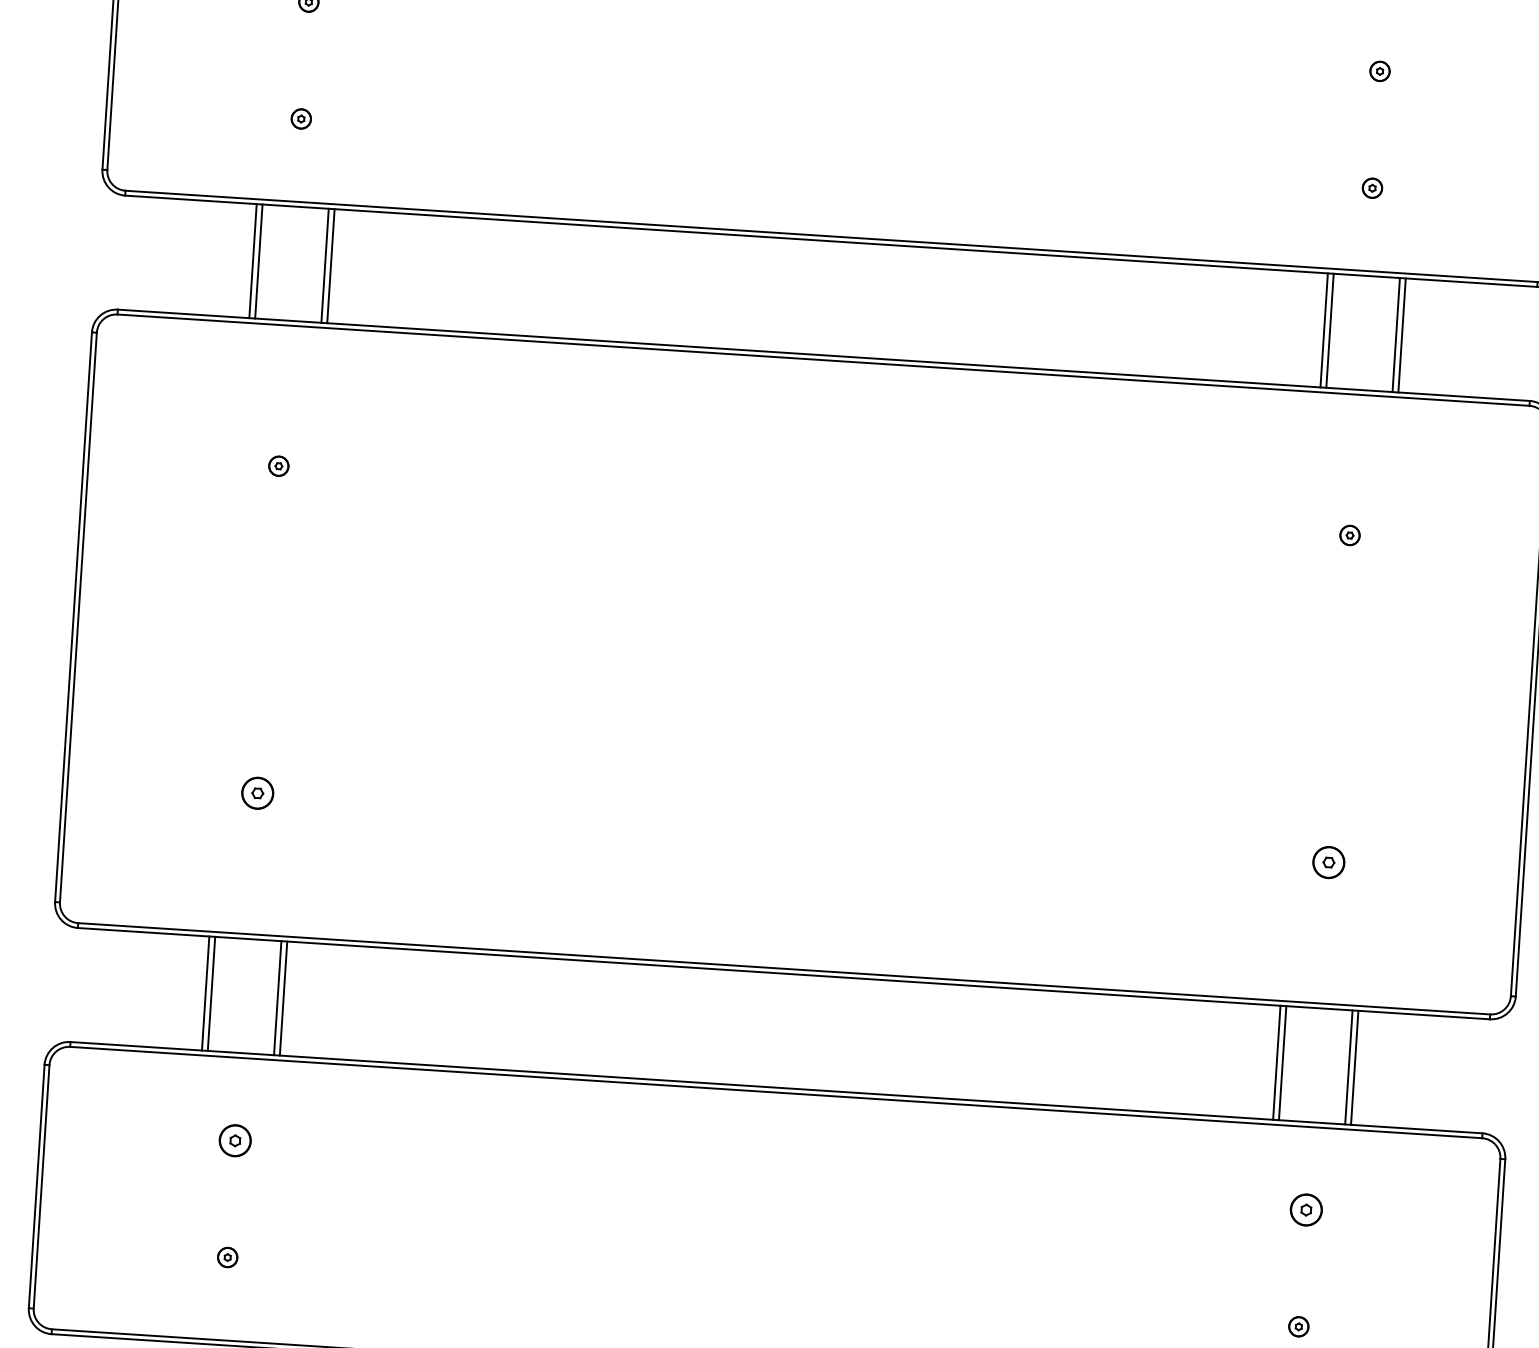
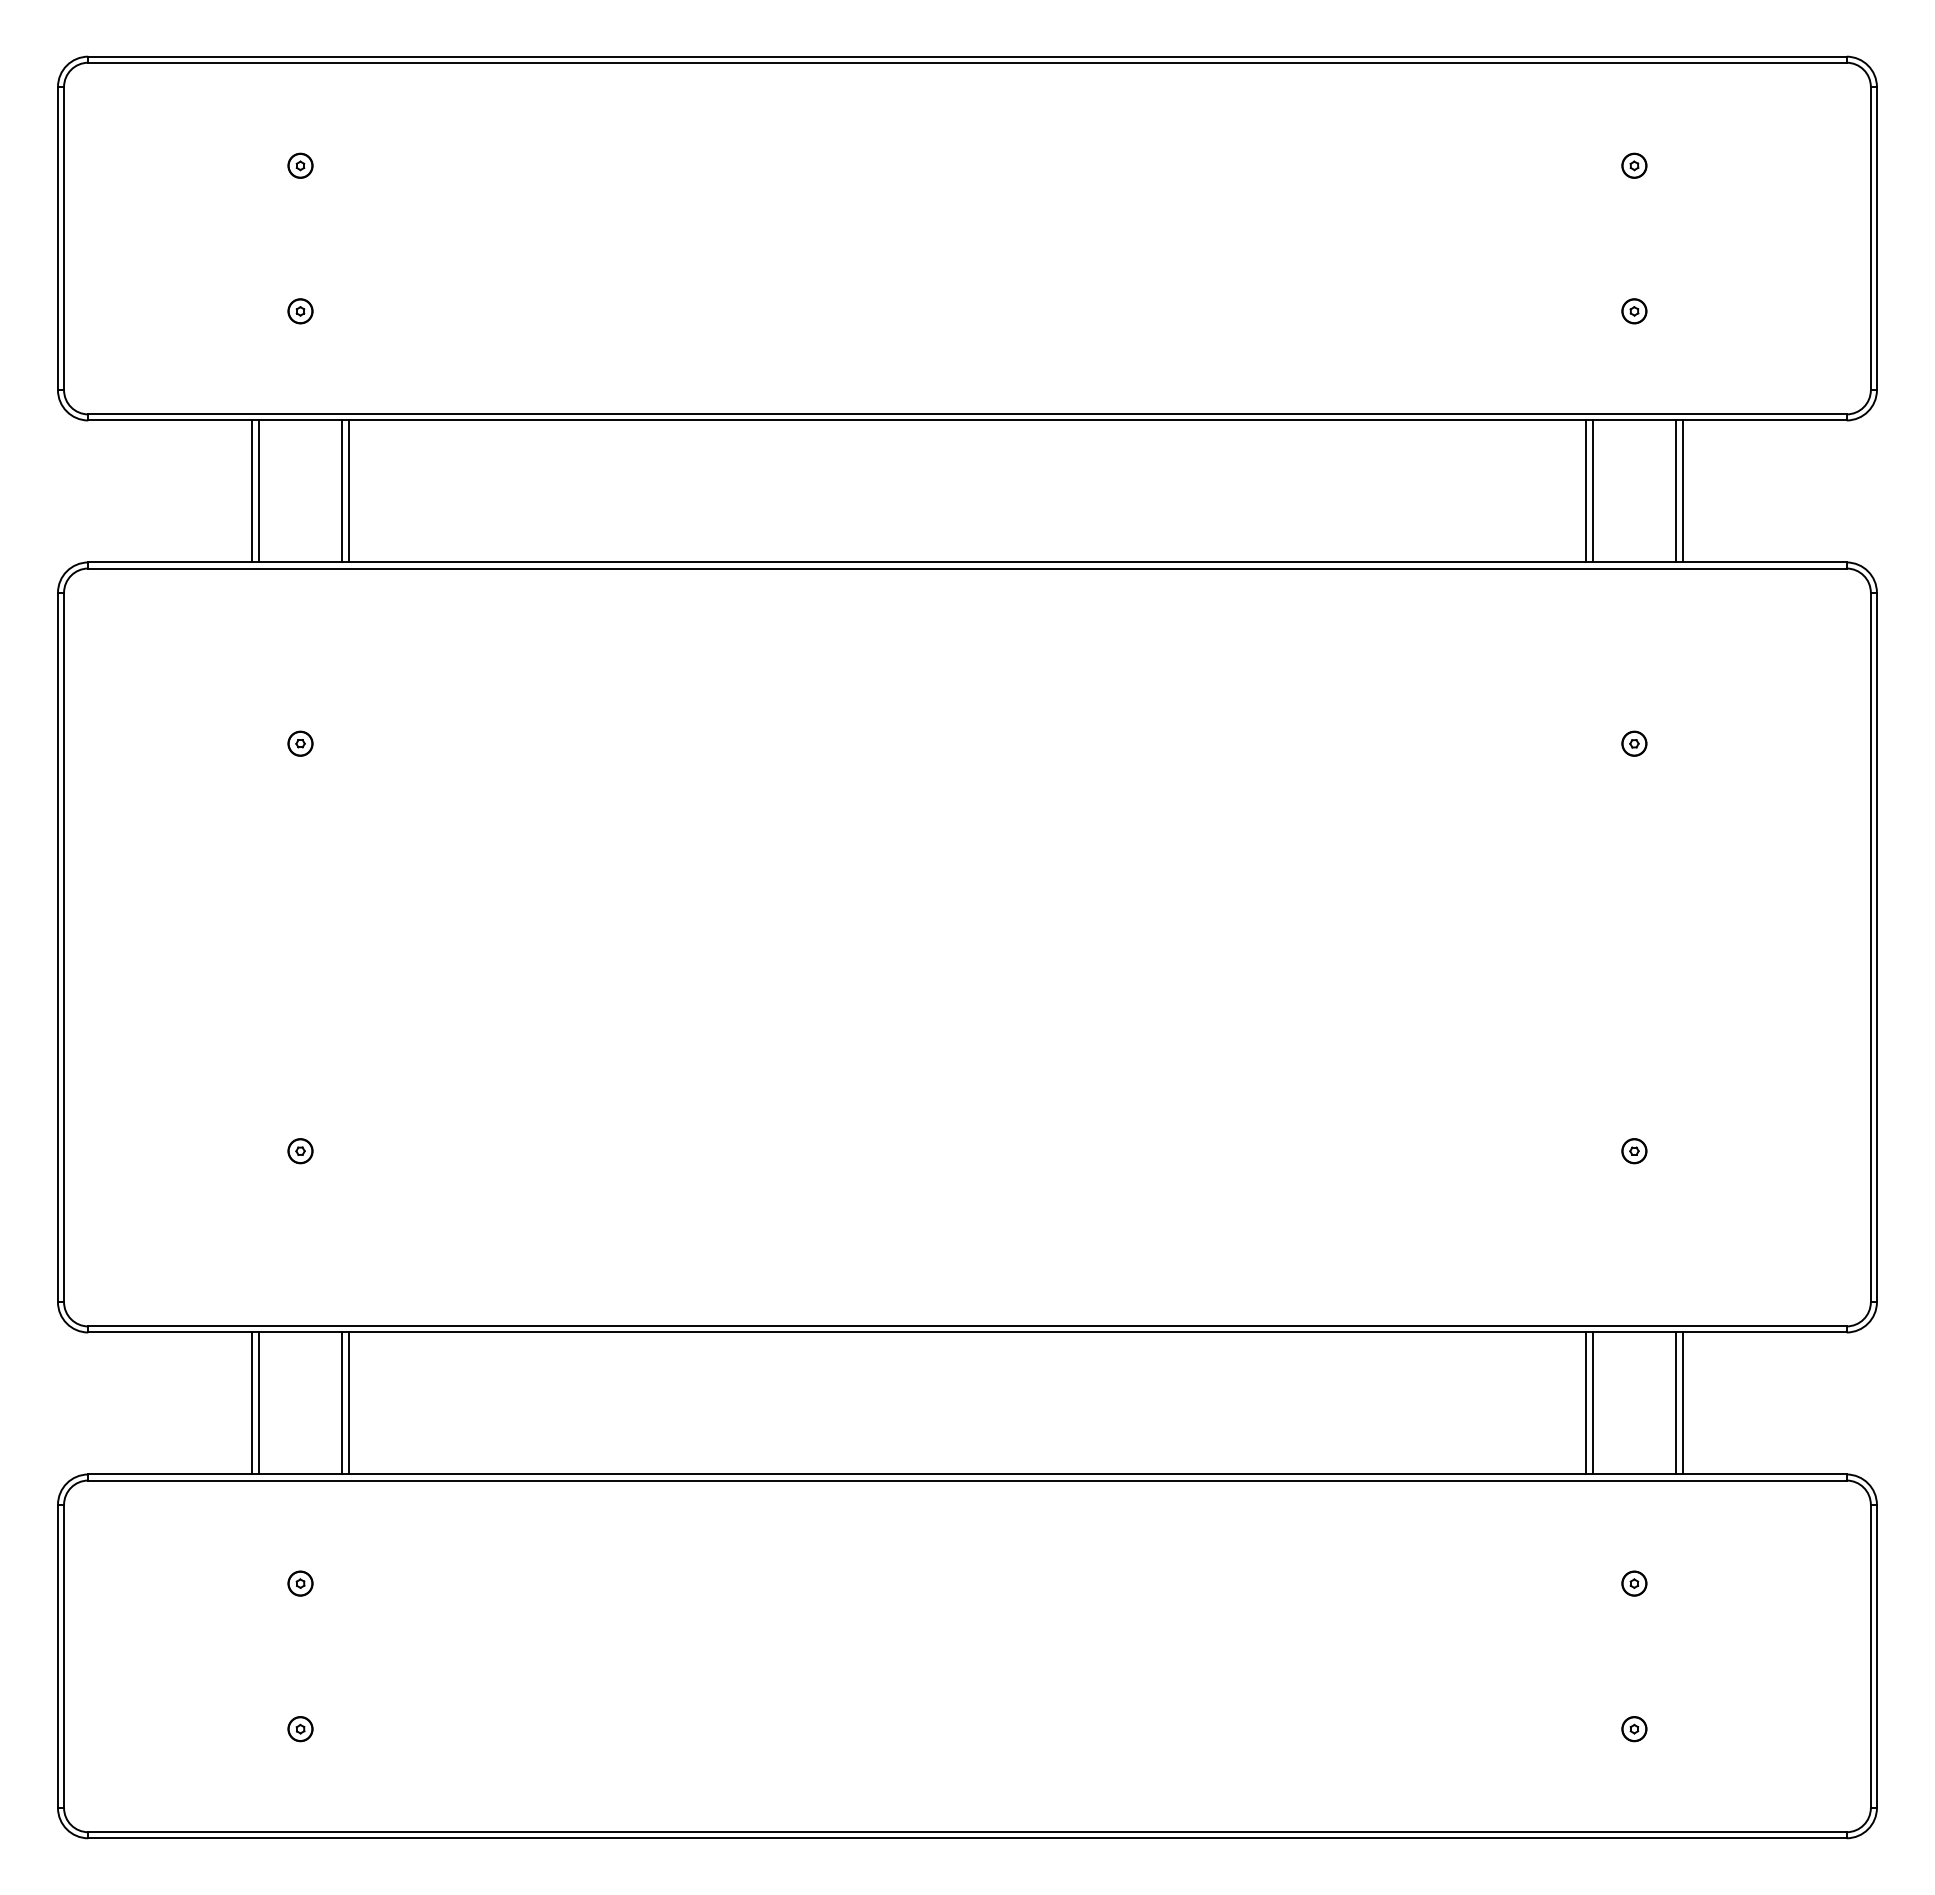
part: (257, 793) -> (300, 1151), size x0.62
part: (1328, 862) -> (1634, 1151), size x0.62
part: (235, 1140) -> (300, 1583), size x0.62
part: (1306, 1209) -> (1634, 1583), size x0.62

